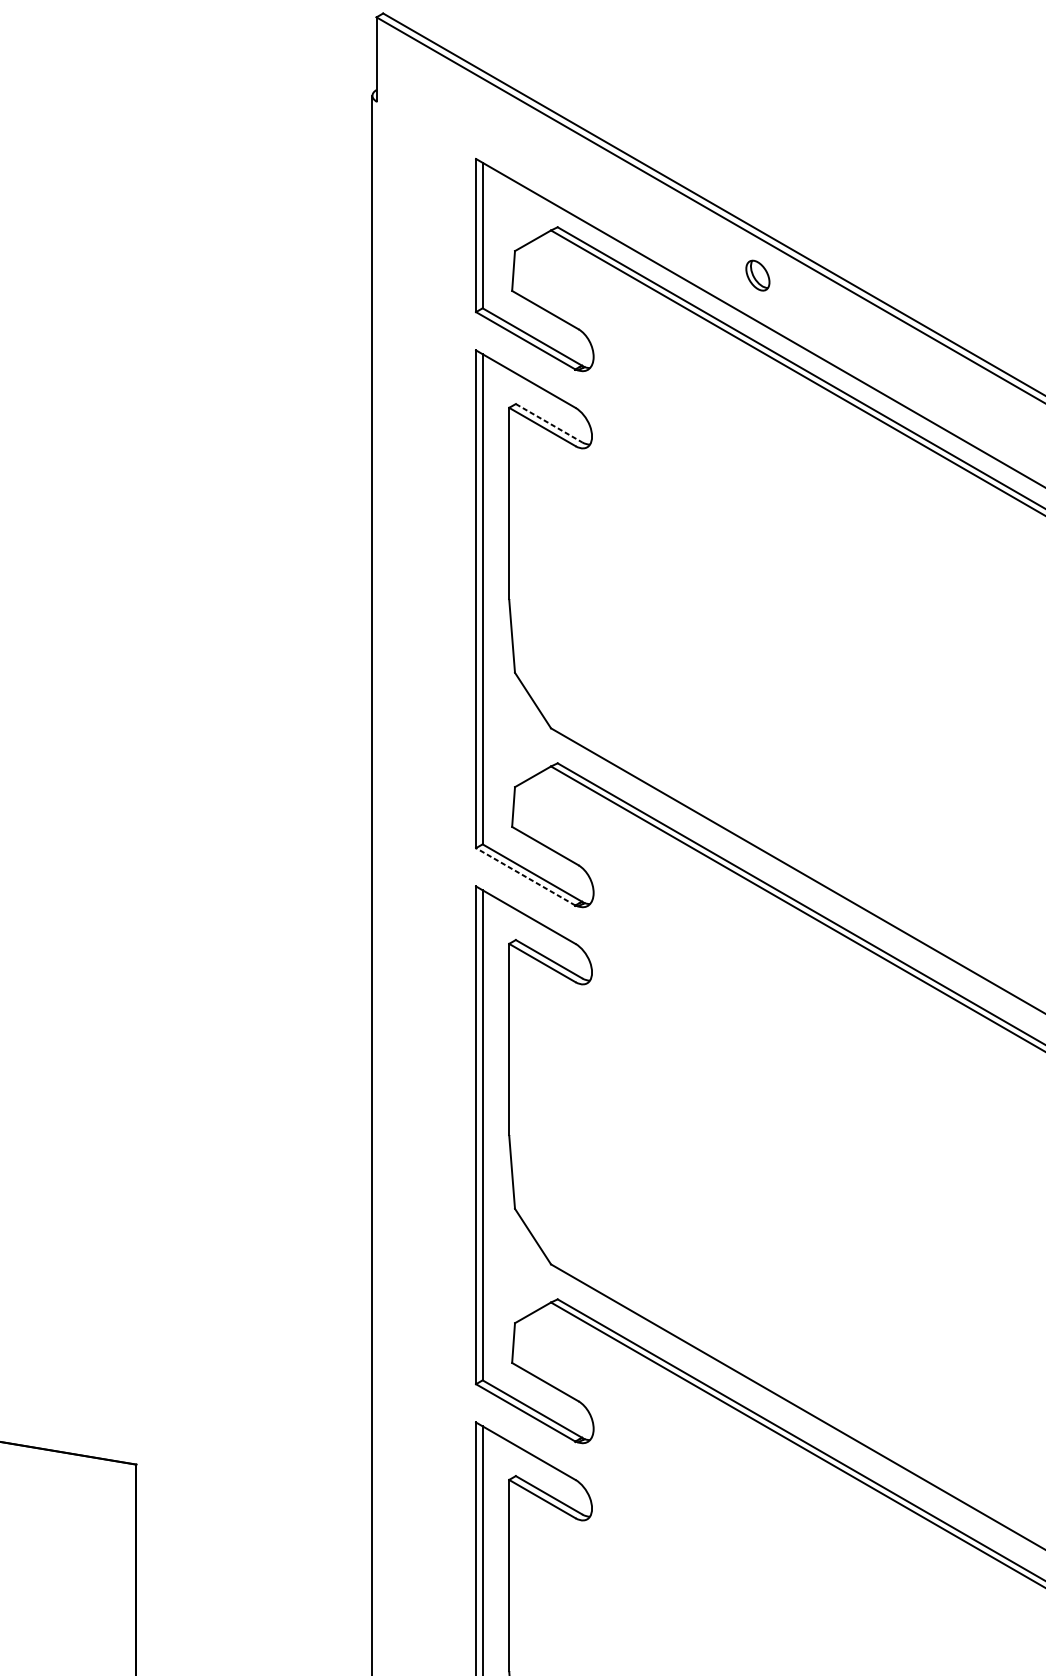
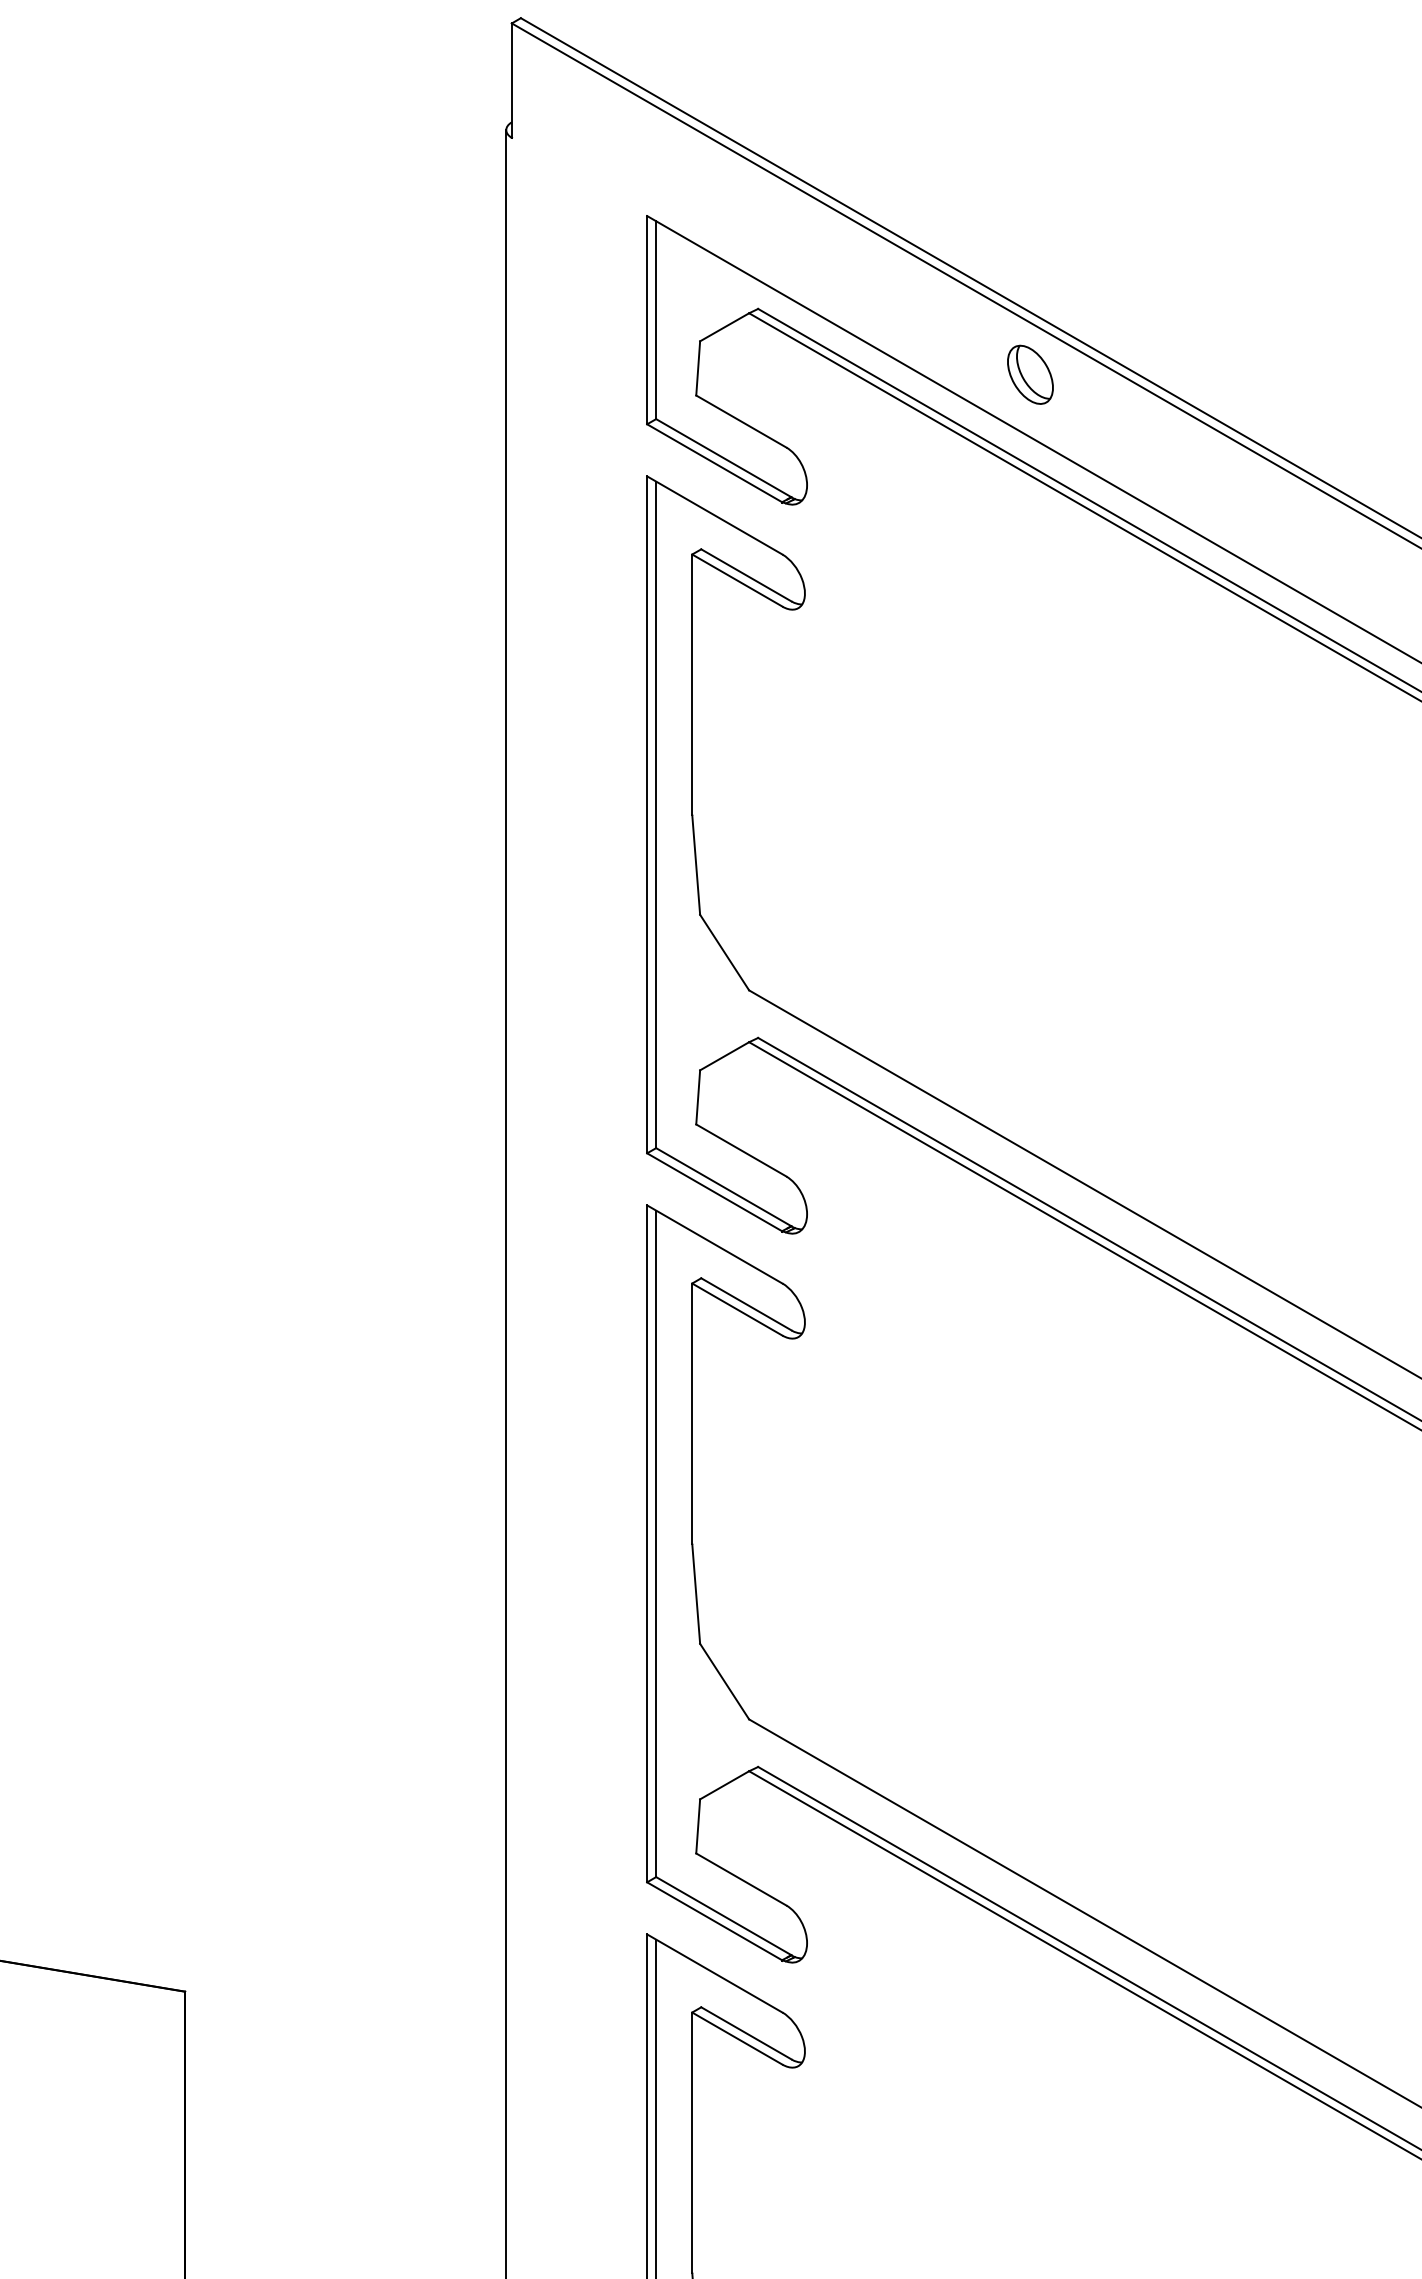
part: (757, 275) -> (1030, 374), size x1.43
line: (549, 423) -> (746, 575), dashed -> solid
line: (525, 876) -> (714, 1192), dashed -> solid

